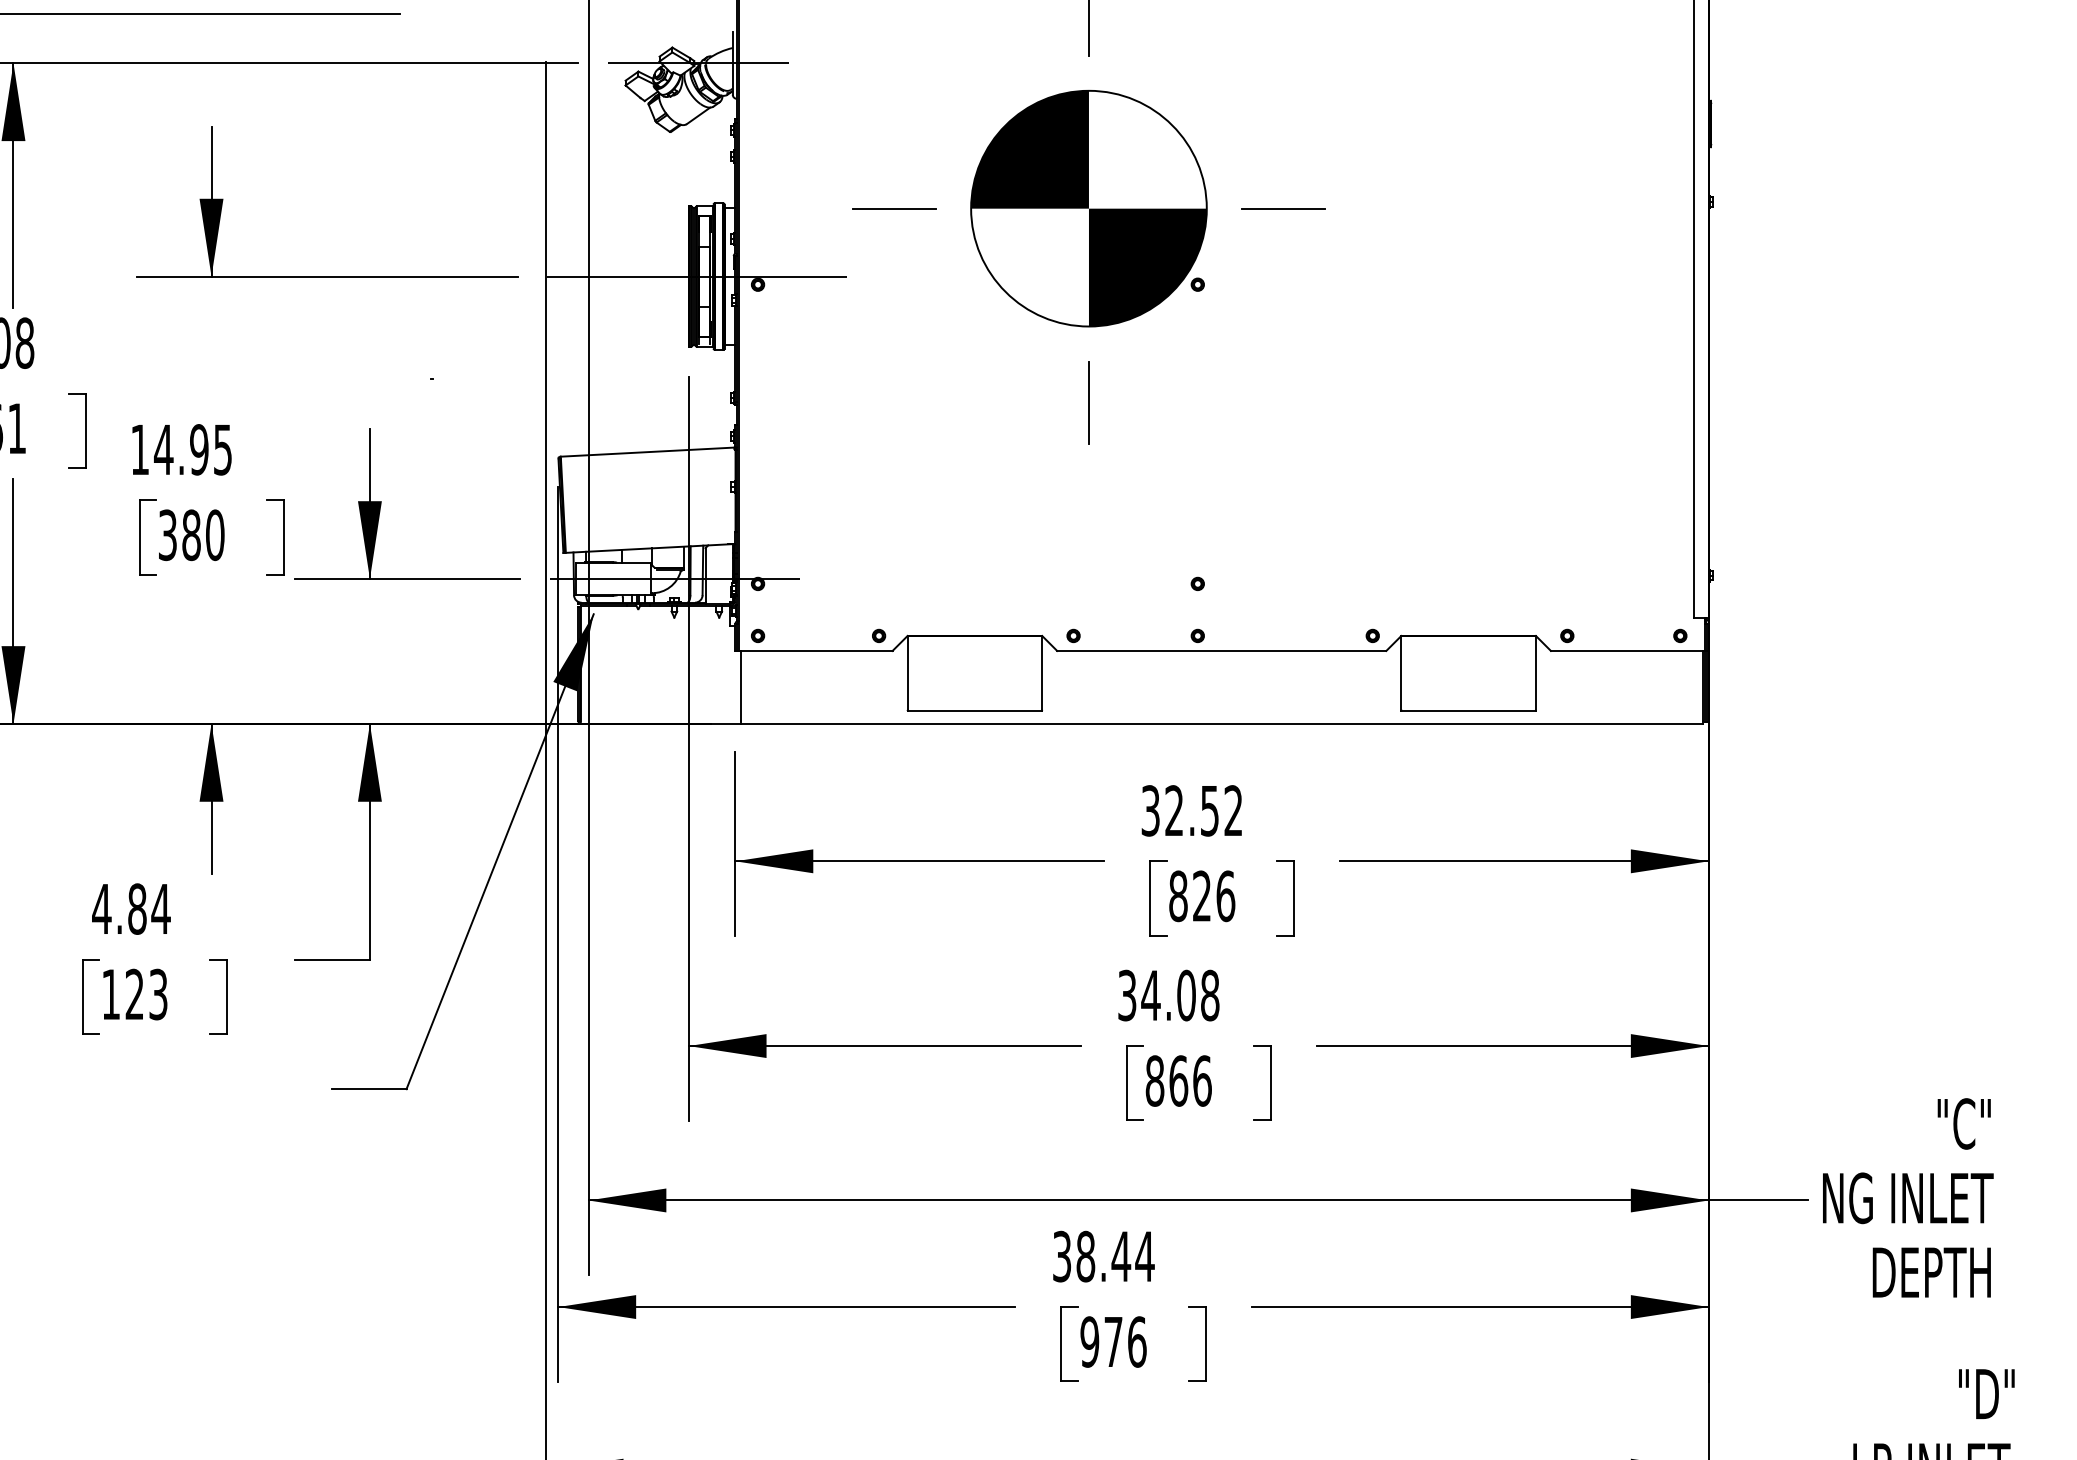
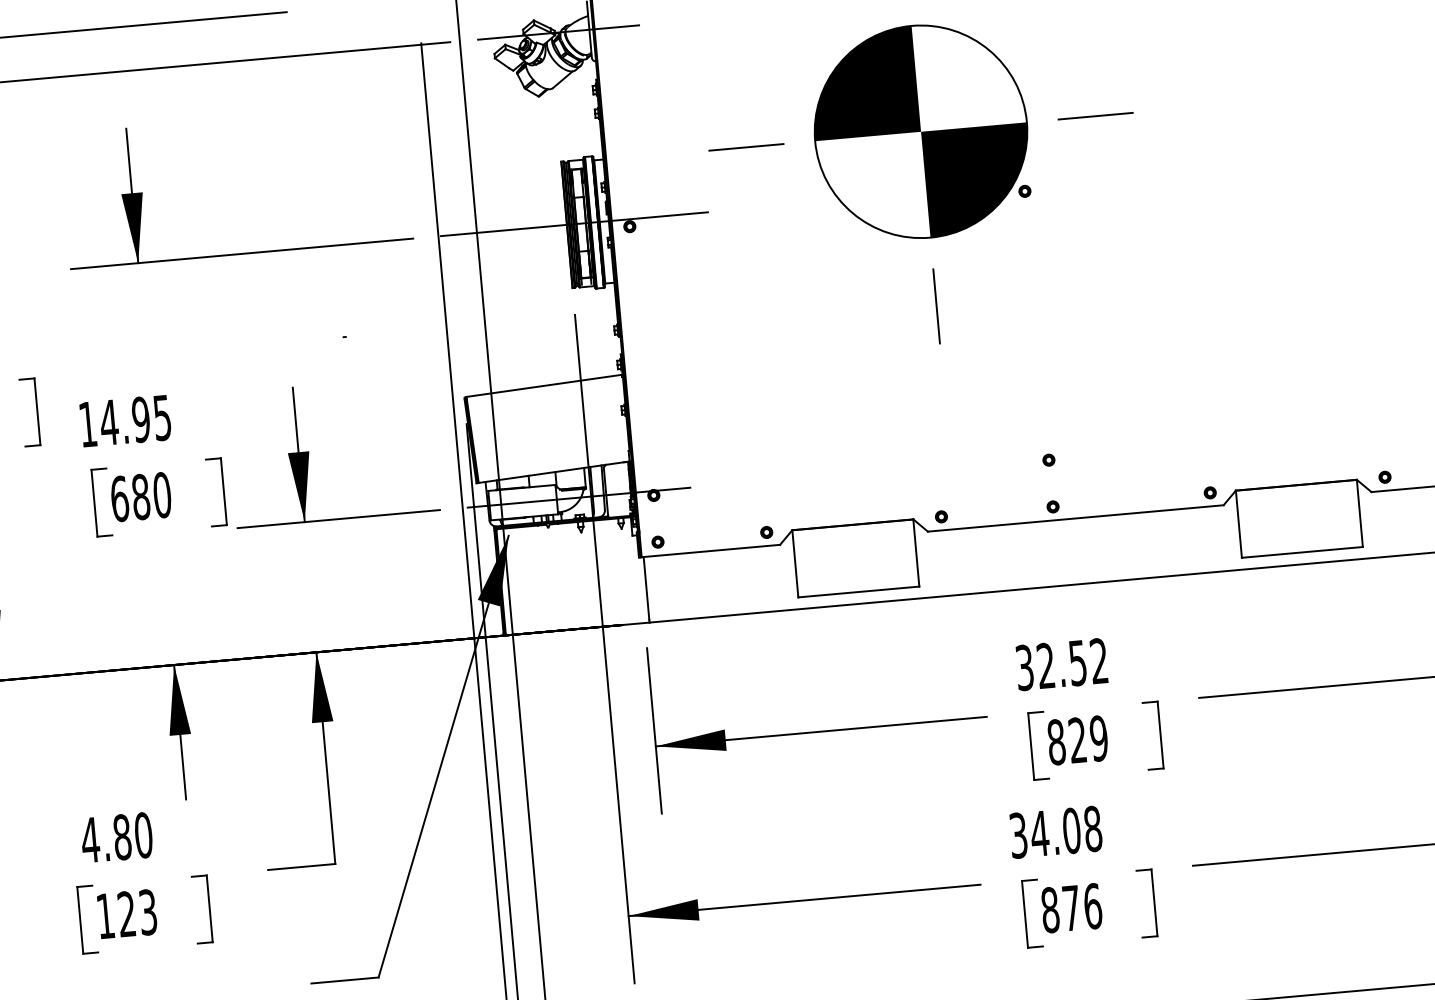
text: (167, 535) -> (119, 499), 380 -> 680
text: (1225, 896) -> (1098, 738), 826 -> 829
text: (160, 908) -> (143, 834), 4.84 -> 4.80
text: (1178, 1080) -> (1071, 907), 866 -> 876

